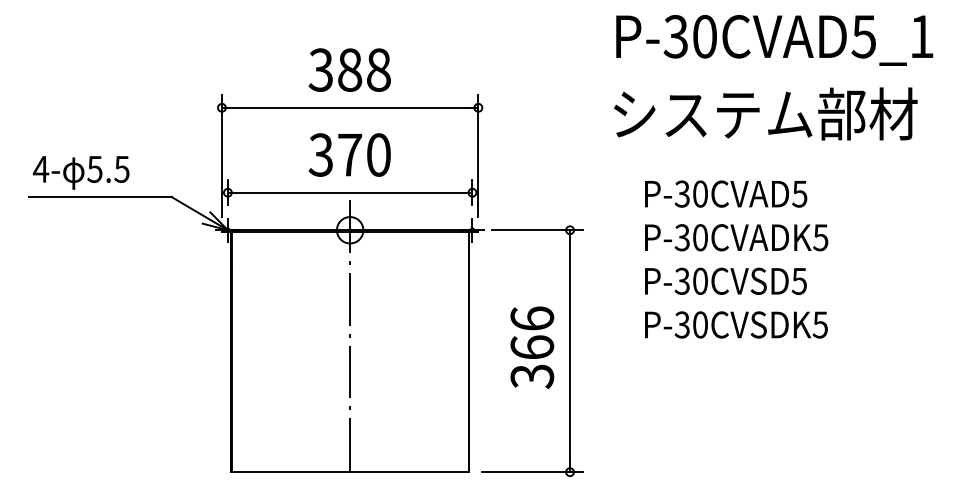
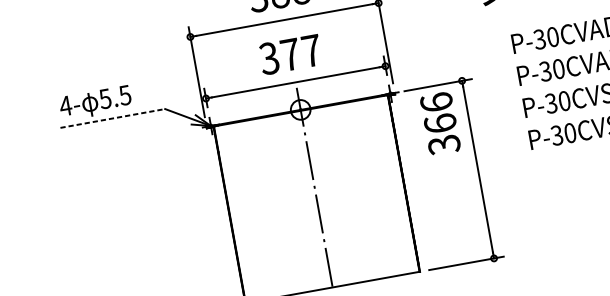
text: (378, 154) -> (311, 50), 370 -> 377
line: (100, 196) -> (112, 118), solid -> dashed
text: (532, 347) -> (440, 123), moved

